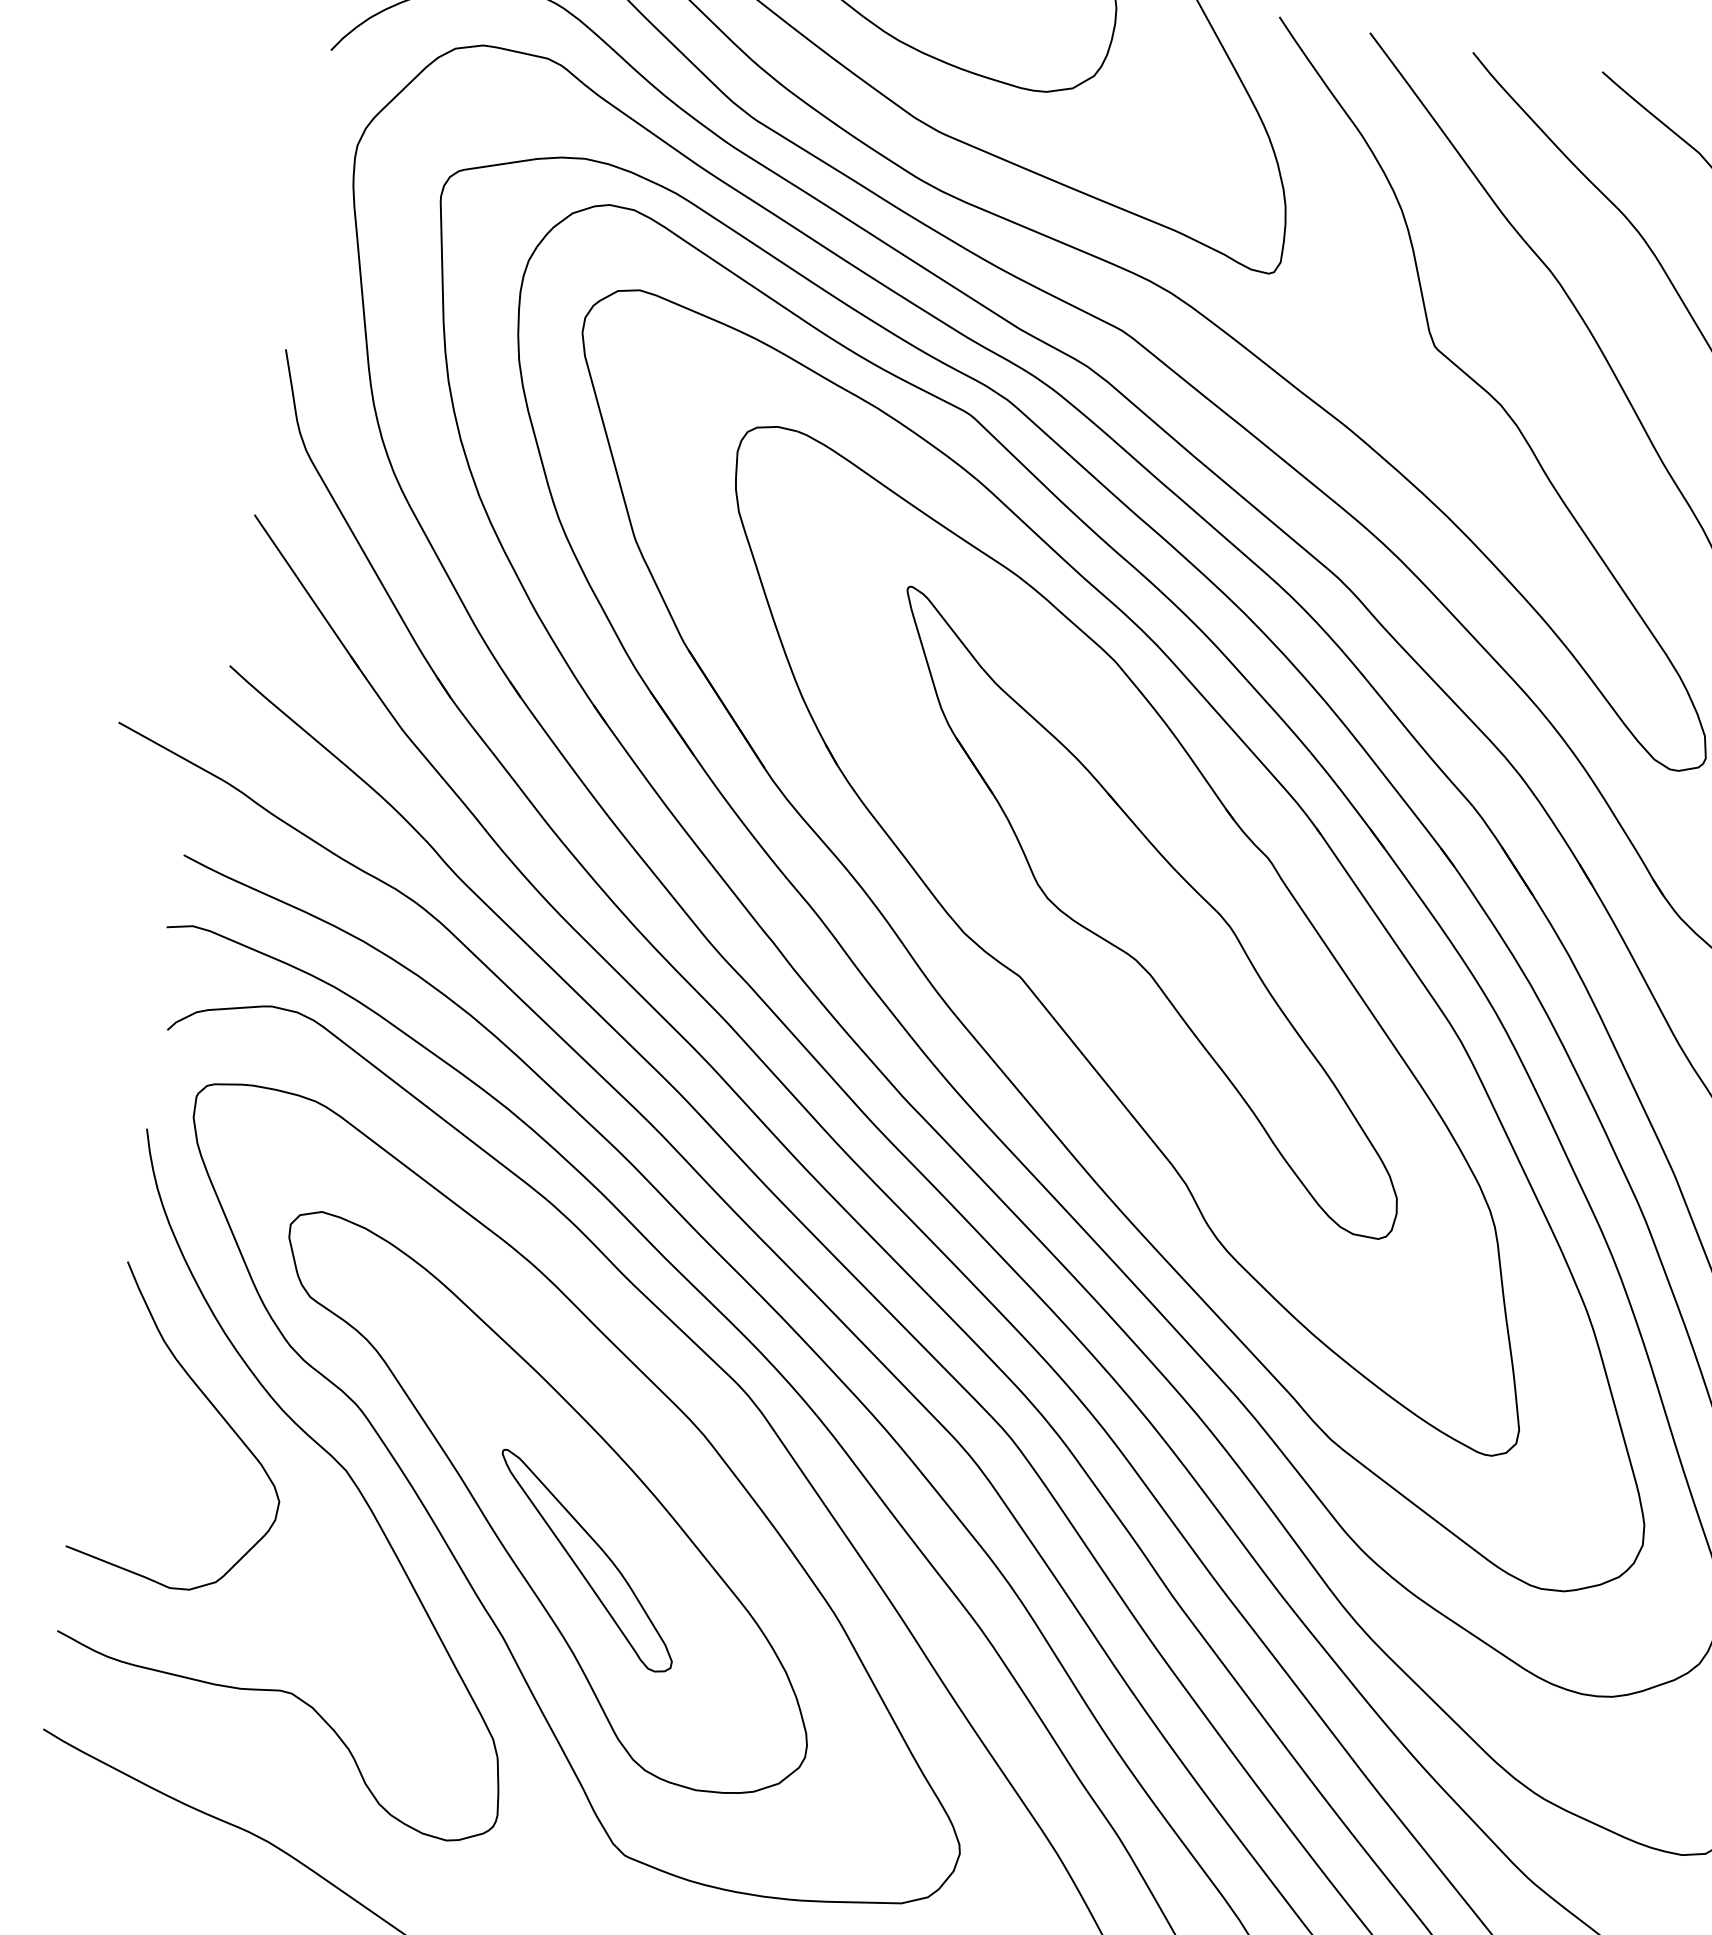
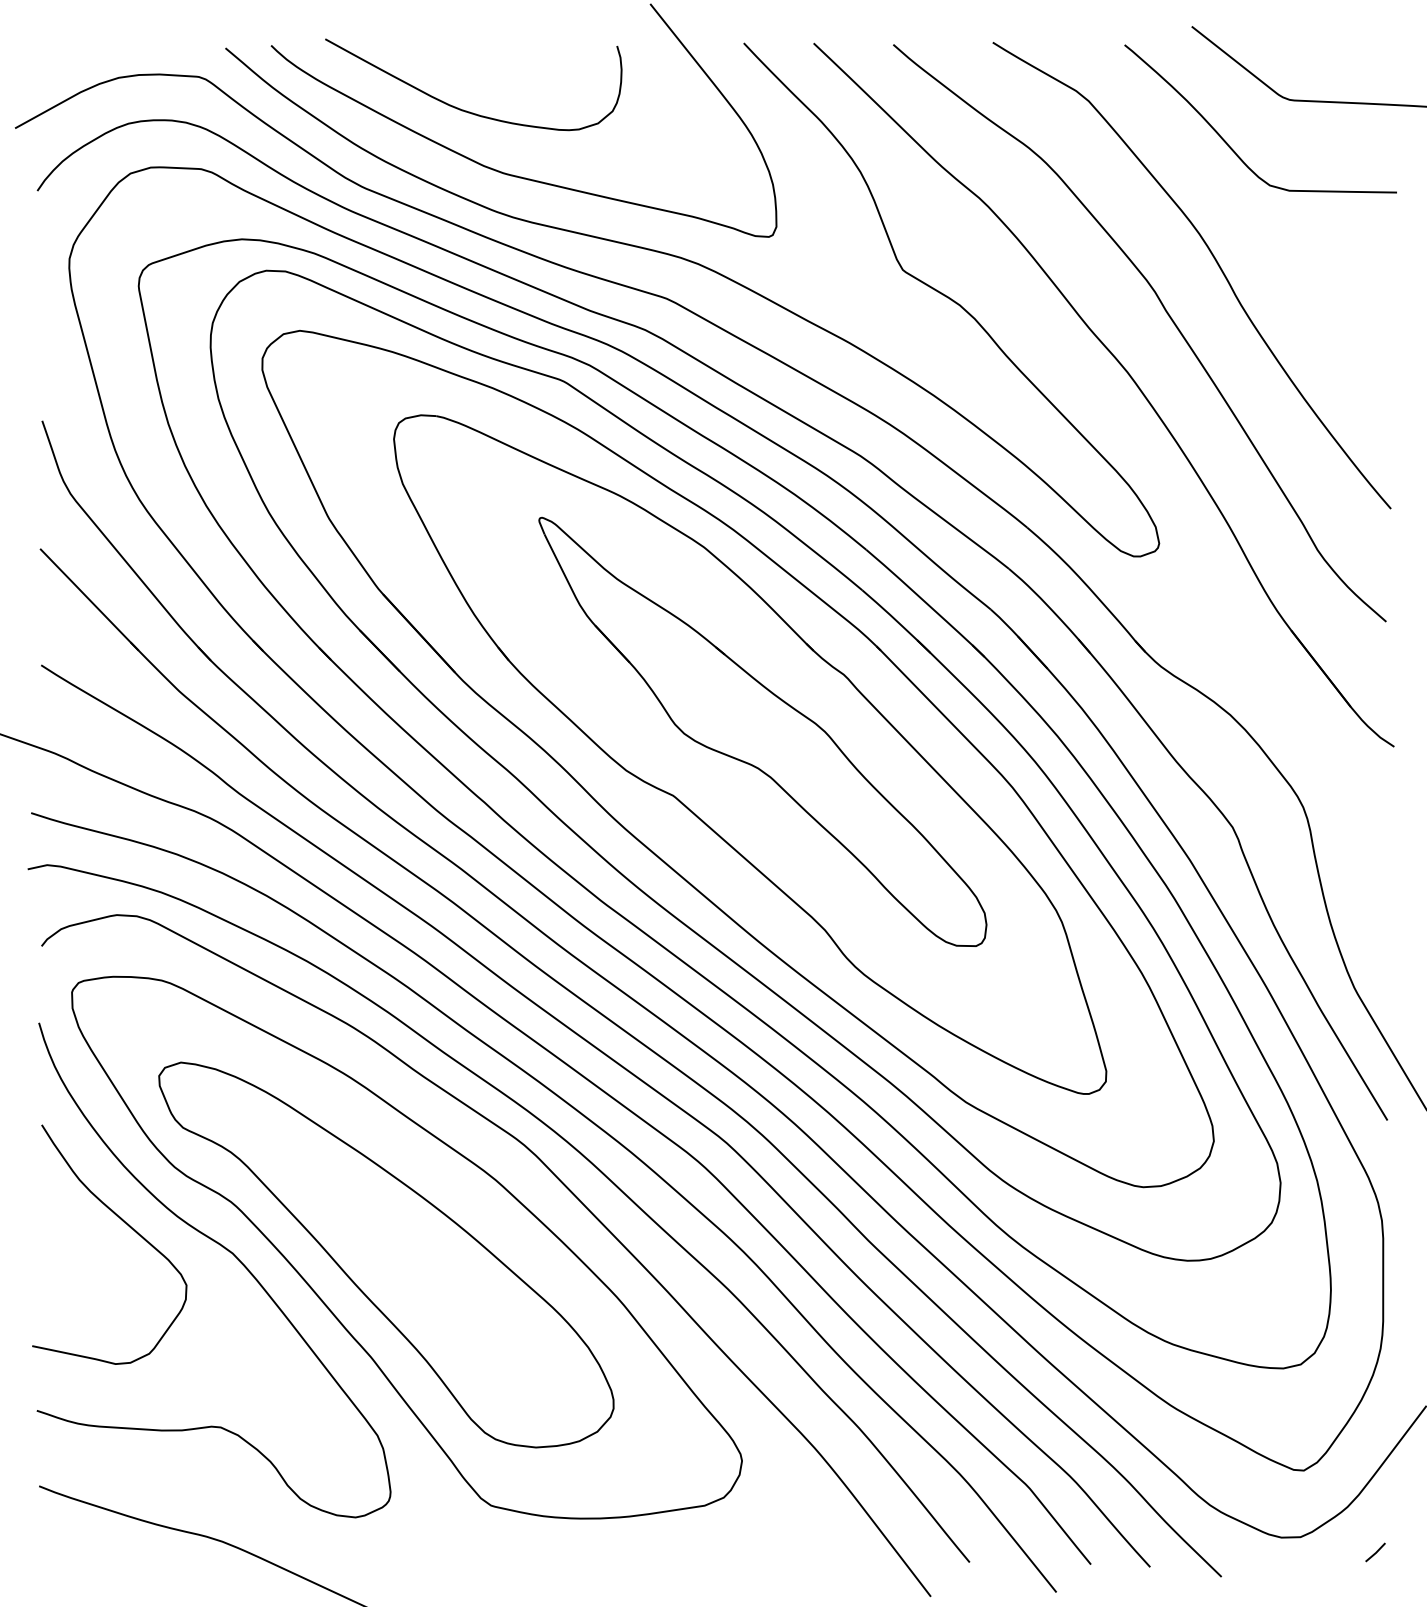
part: (586, 1561) -> (424, 1290), removed

